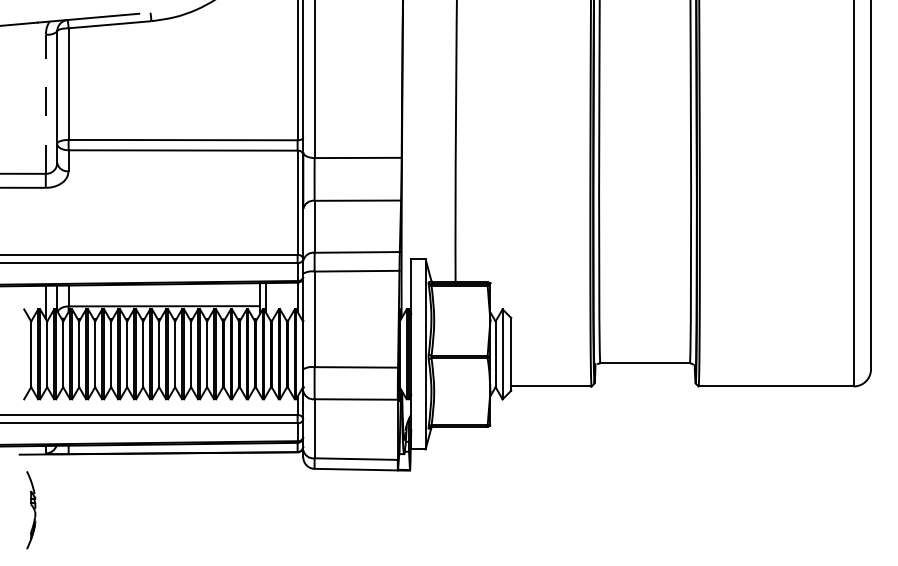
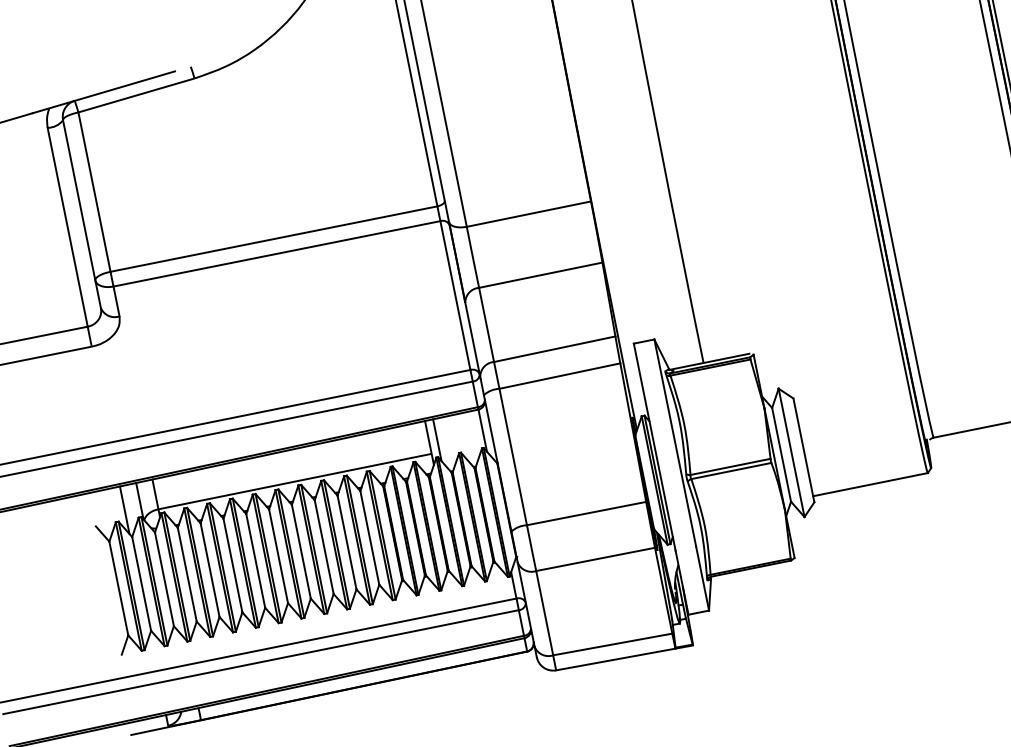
line: (45, 104) -> (67, 227), dashed -> solid

